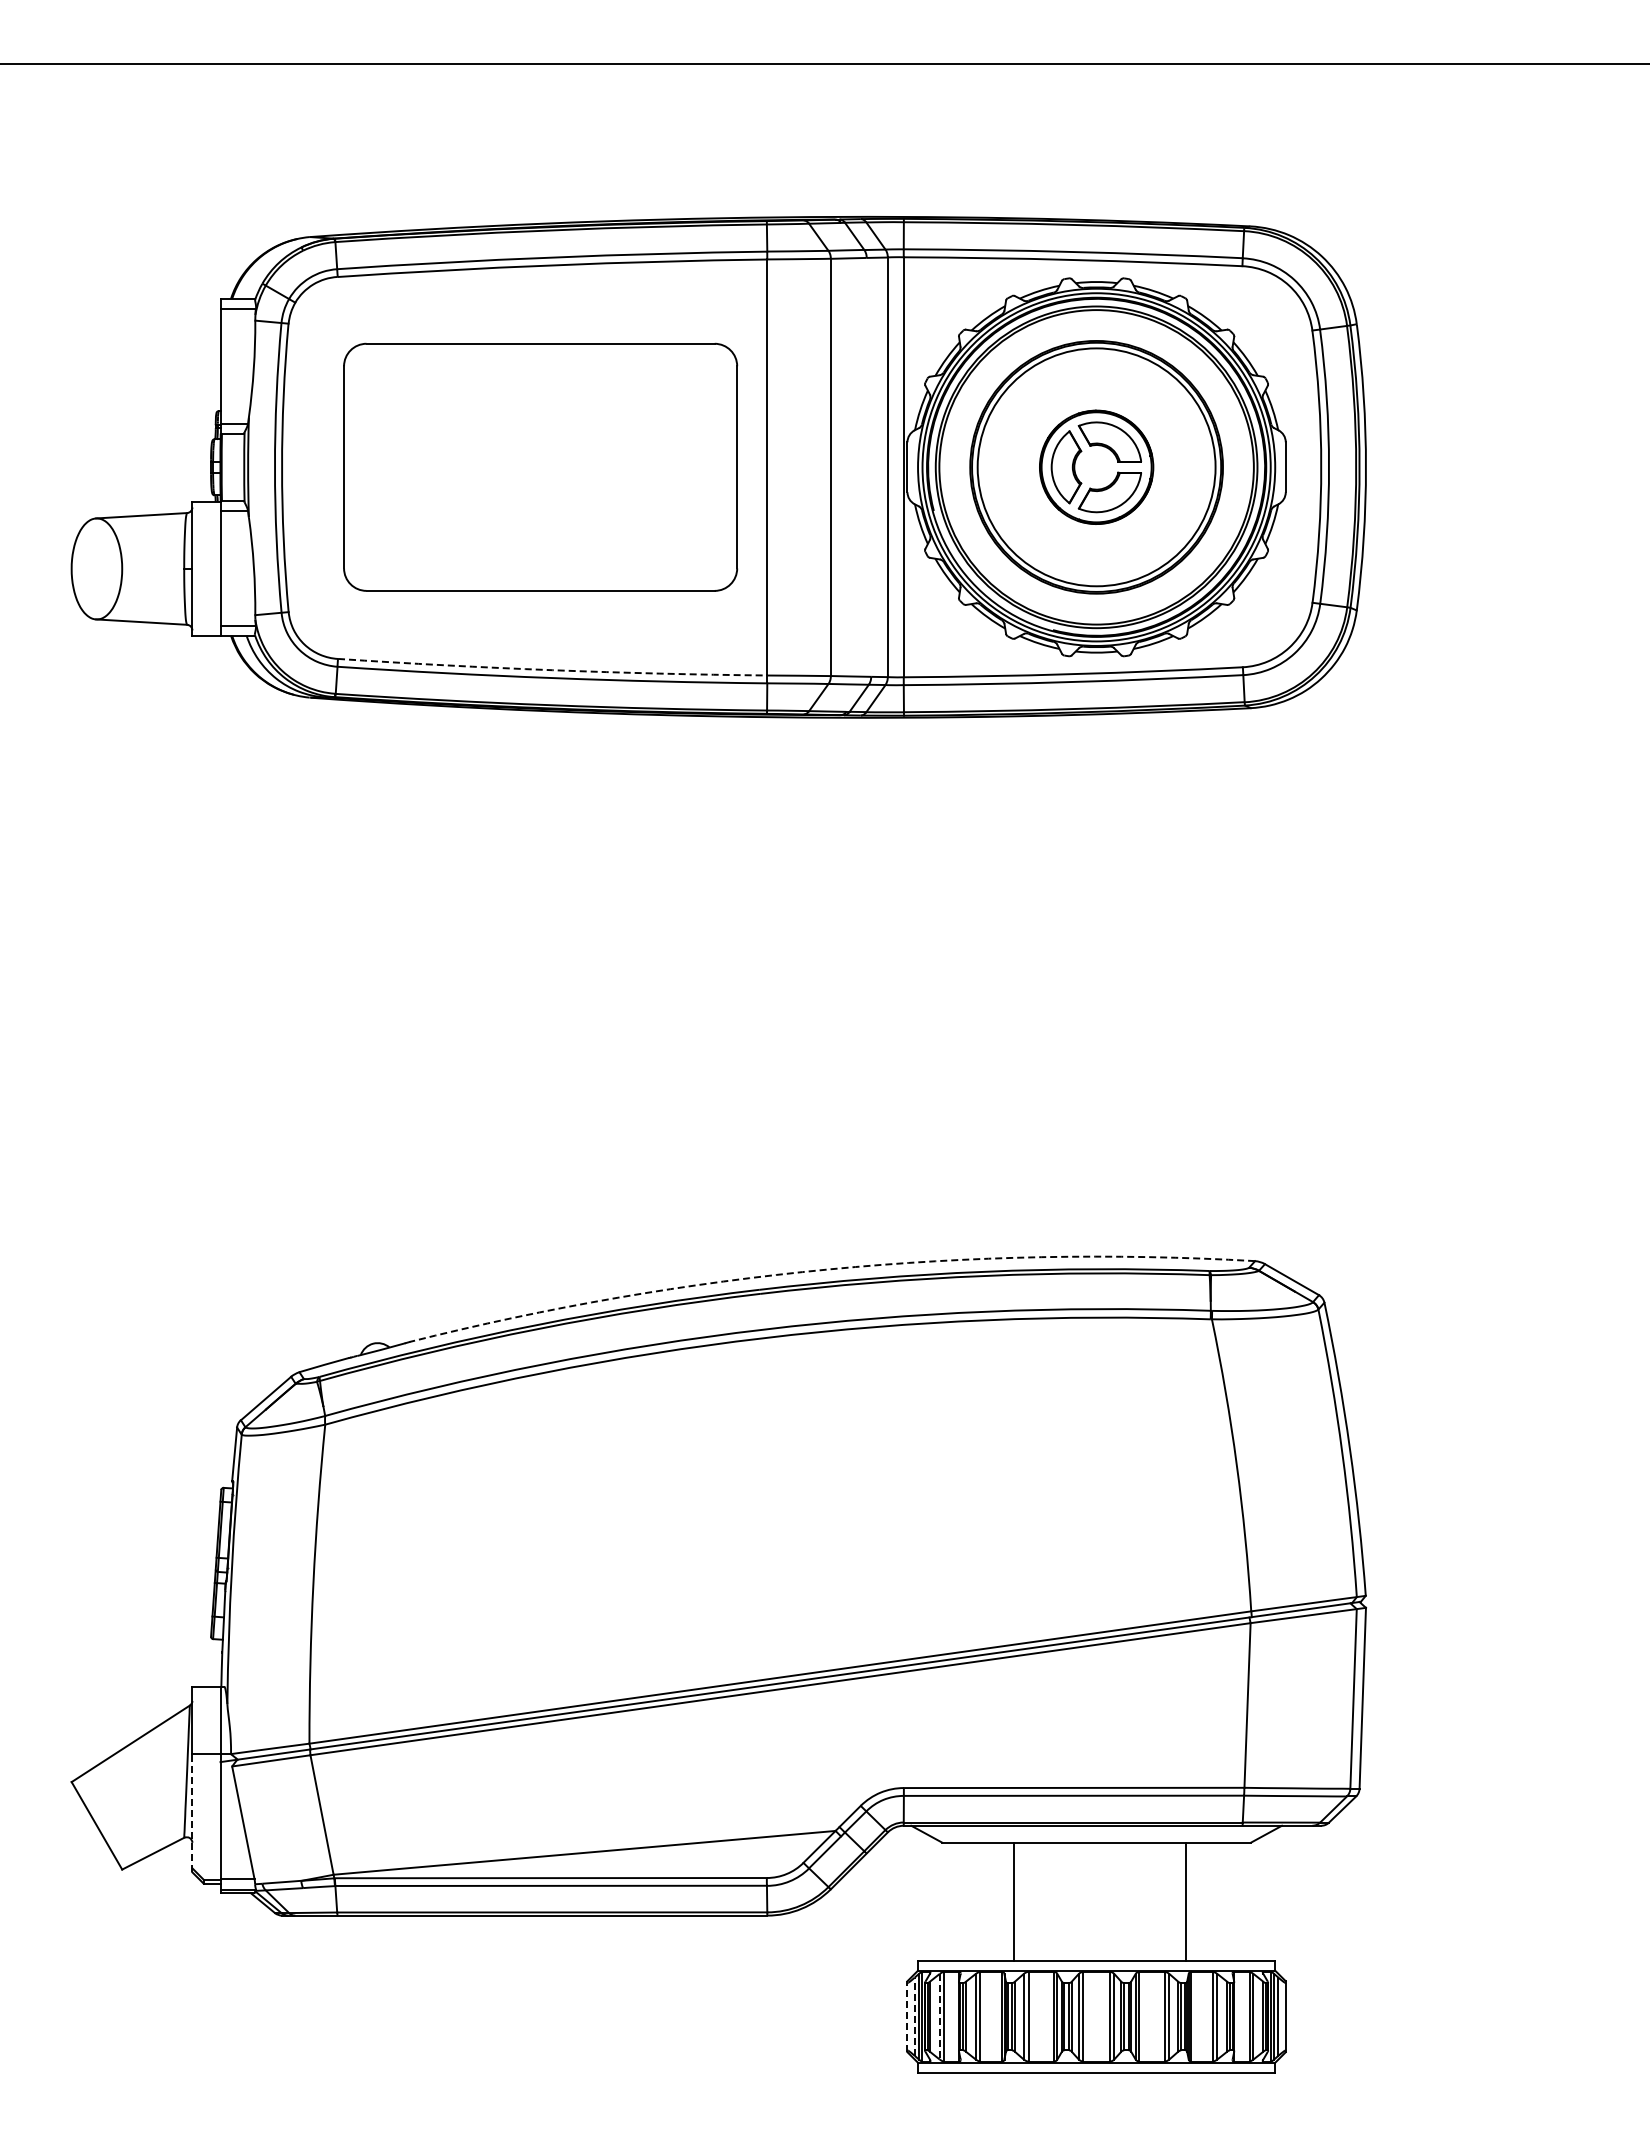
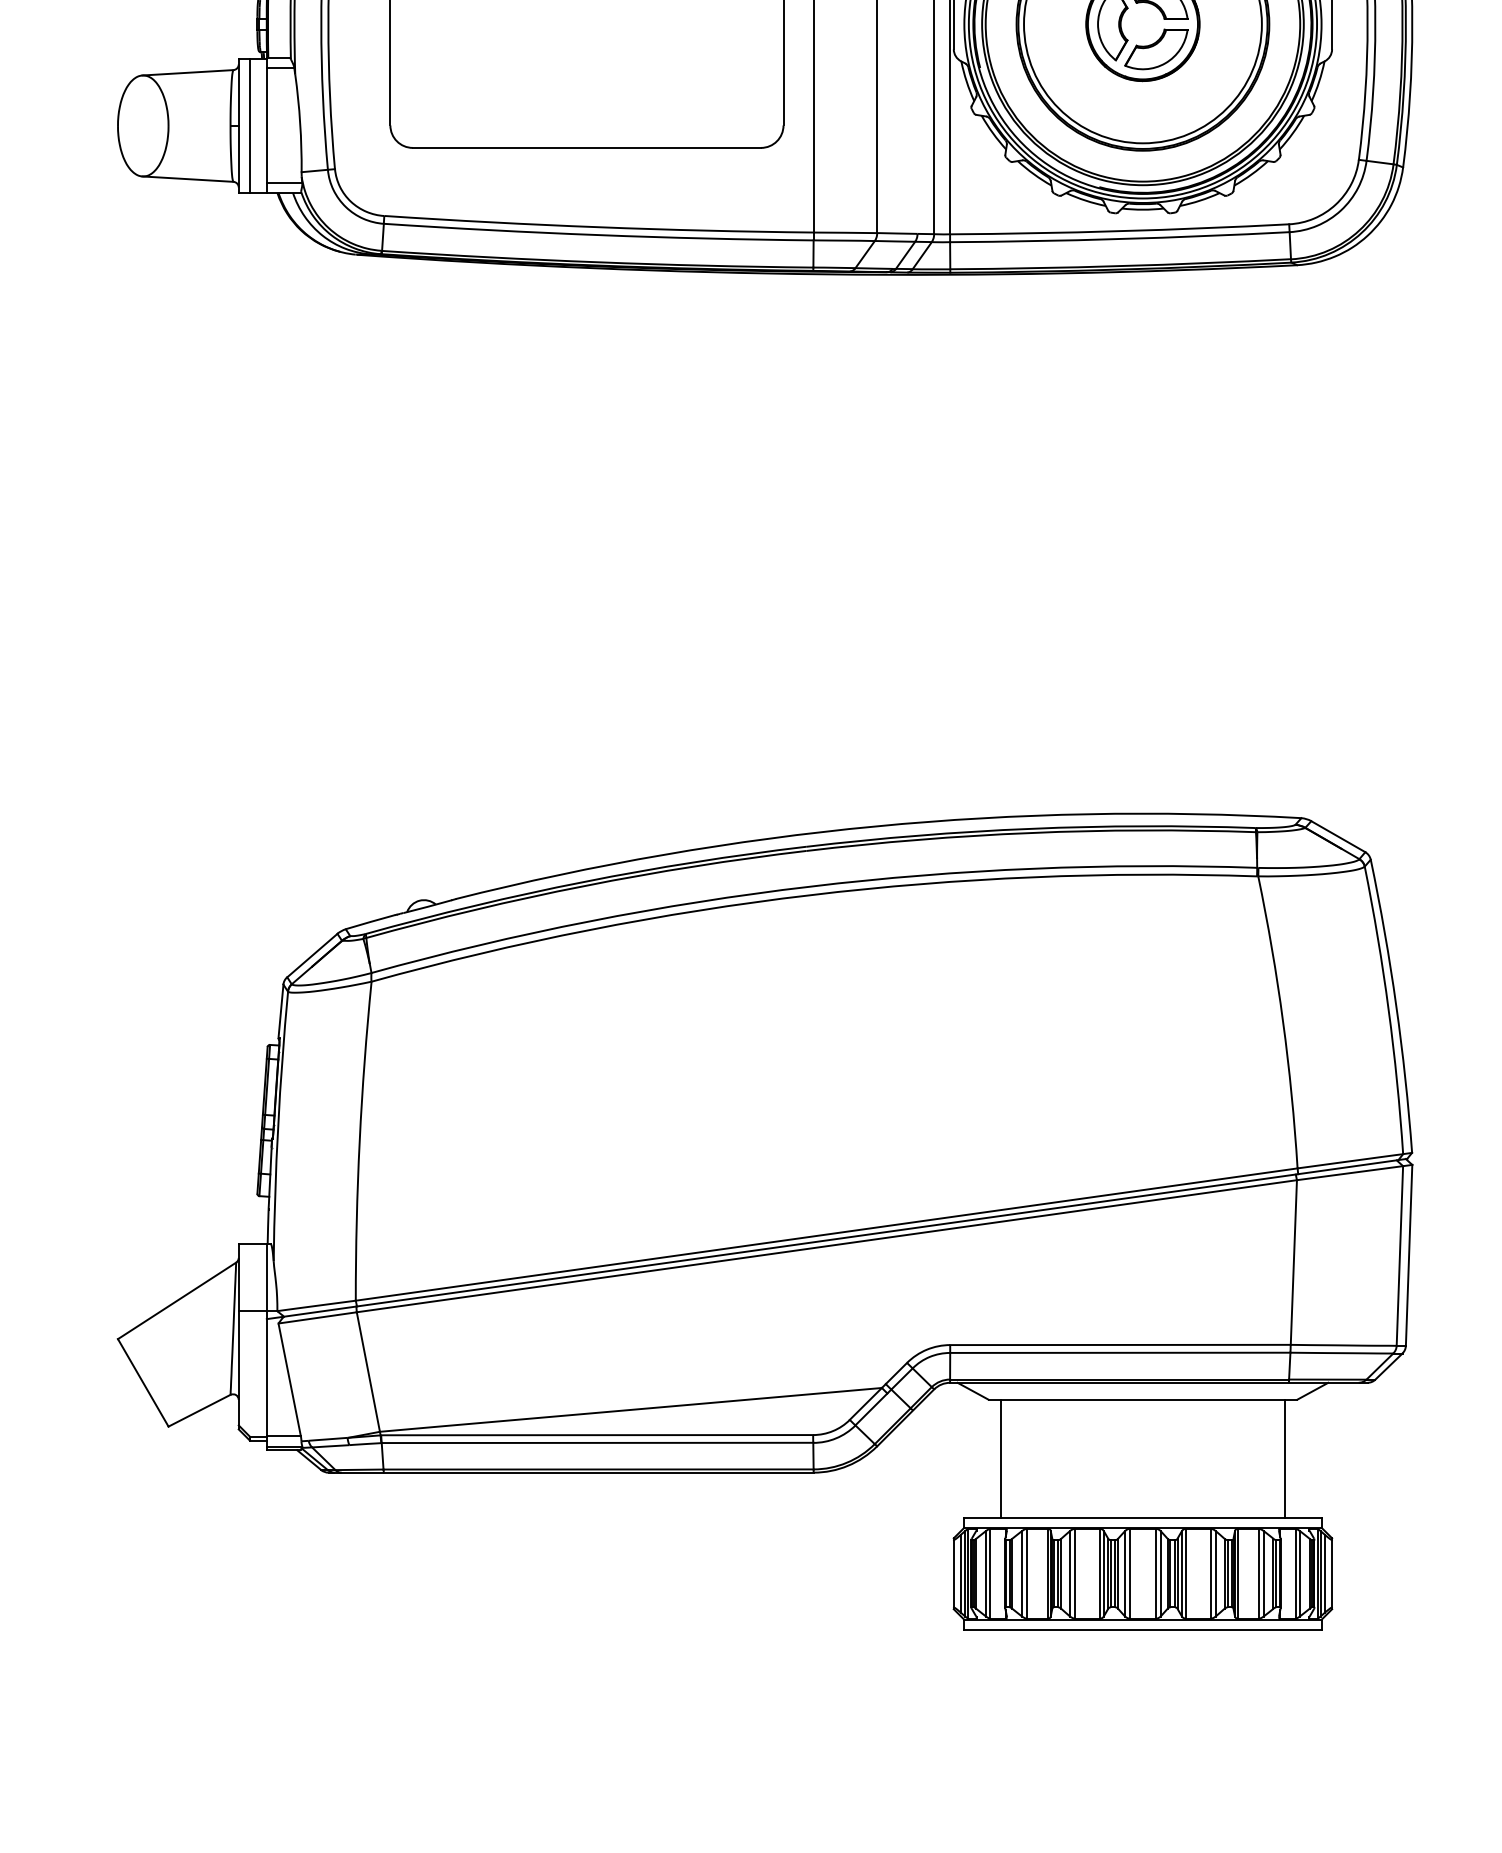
line: (203, 568) -> (249, 125), added
arc: (552, 670) -> (598, 227), dashed -> solid
arc: (829, 1269) -> (875, 826), dashed -> solid
line: (192, 1813) -> (238, 1370), dashed -> solid
line: (1013, 1901) -> (1000, 1458), moved
line: (1185, 1901) -> (1284, 1458), moved
line: (907, 2016) -> (953, 1573), dashed -> solid
line: (914, 2016) -> (960, 1573), dashed -> solid
line: (939, 2016) -> (985, 1573), dashed -> solid

